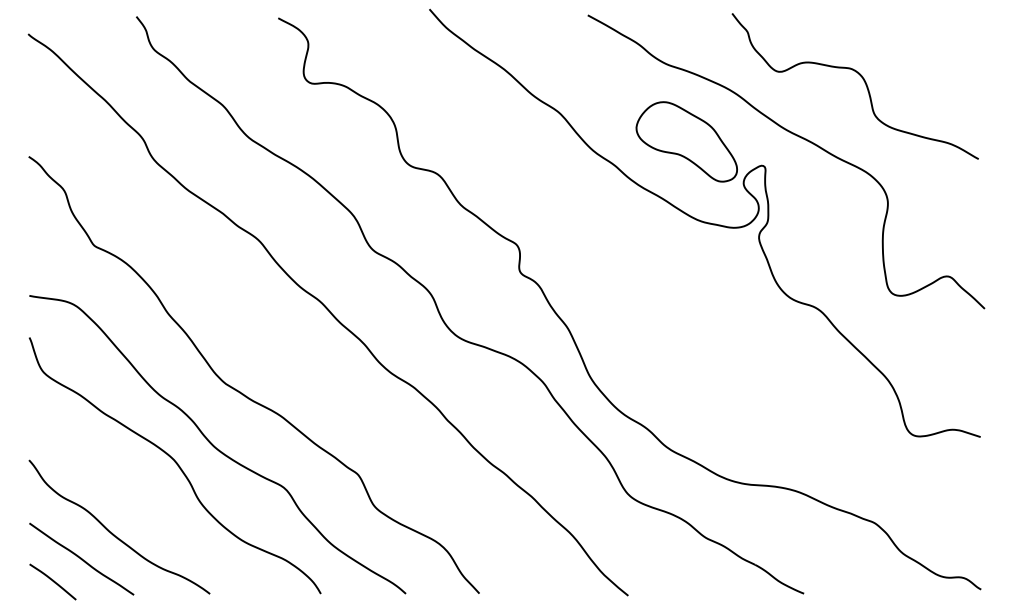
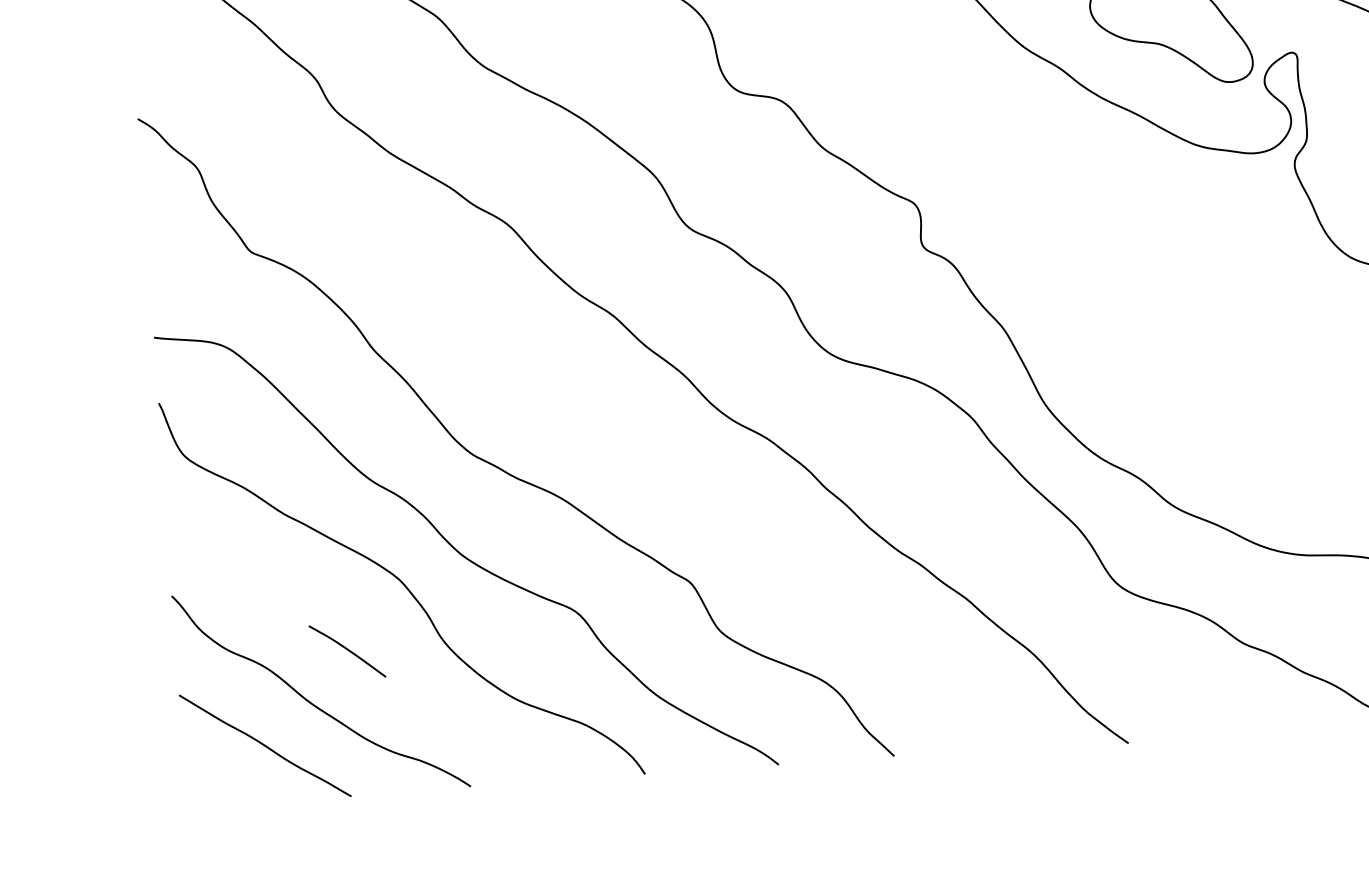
curve: (52, 581) -> (346, 650), moved

